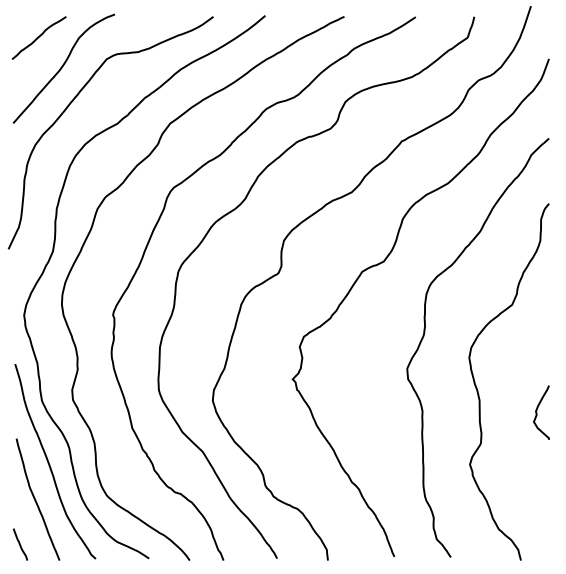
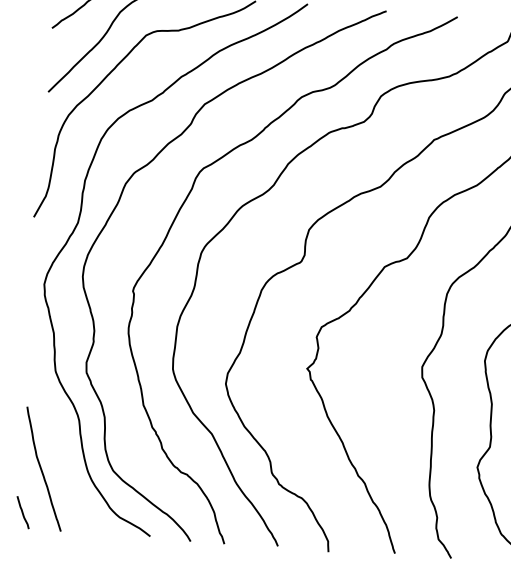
curve: (50, 464) -> (59, 435), removed

